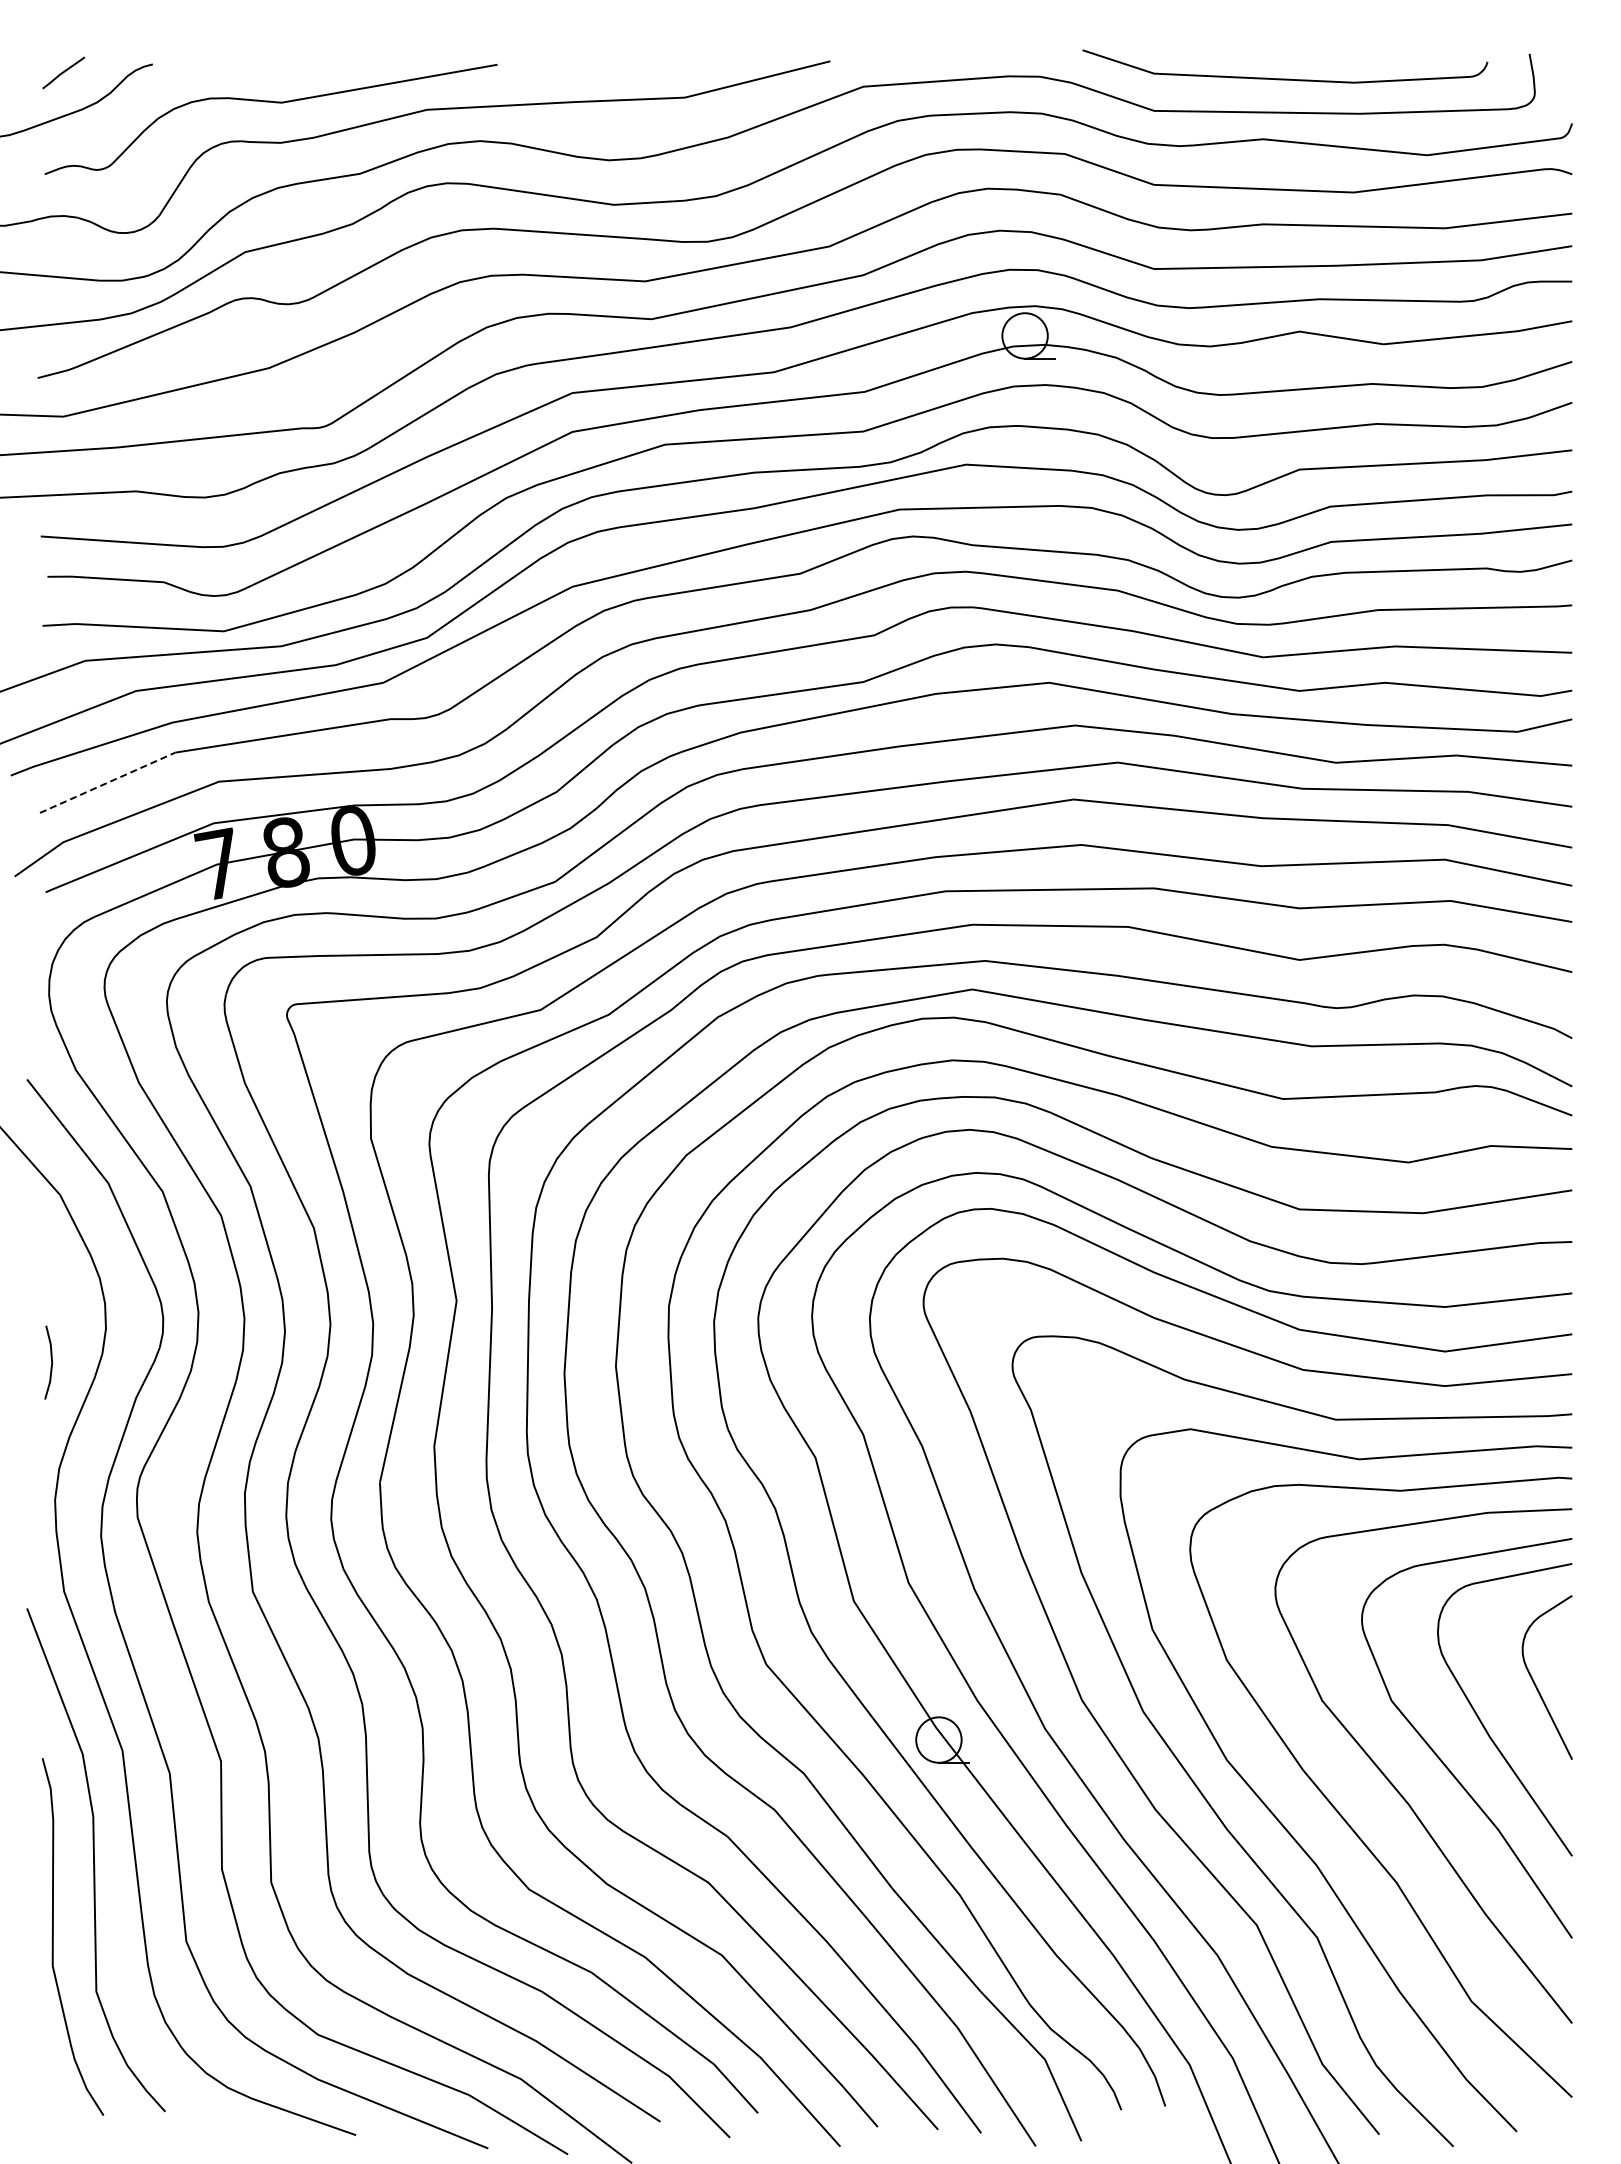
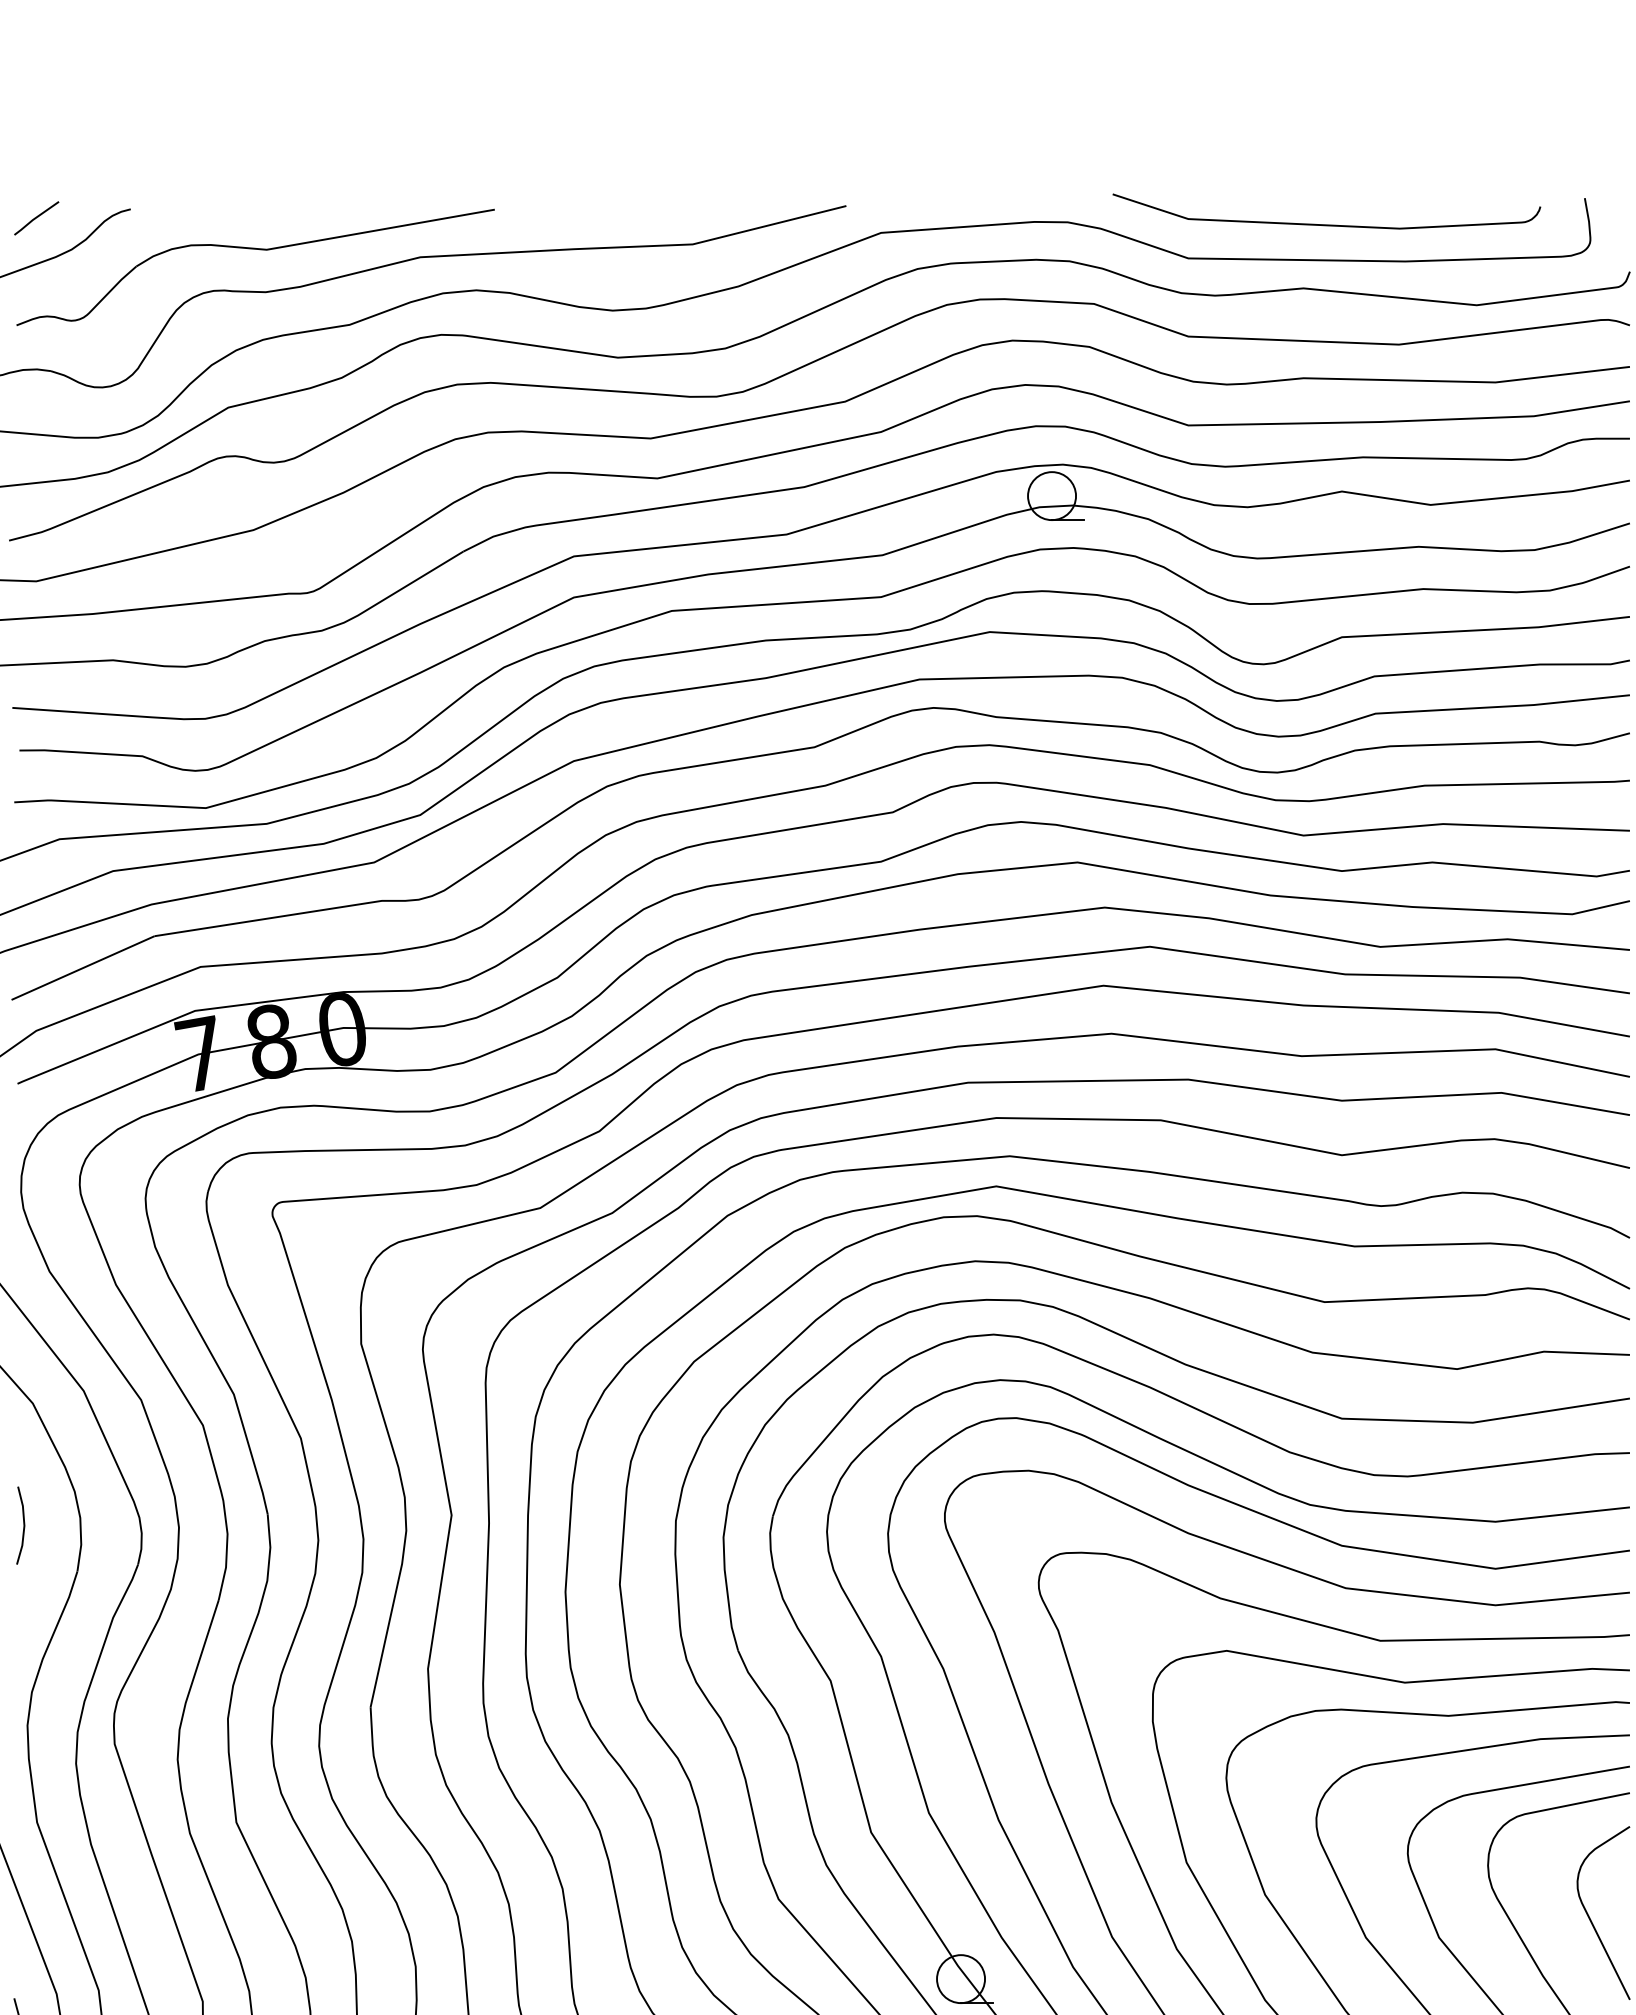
line: (108, 782) -> (83, 967), dashed -> solid
line: (51, 1362) -> (23, 1525), moved

